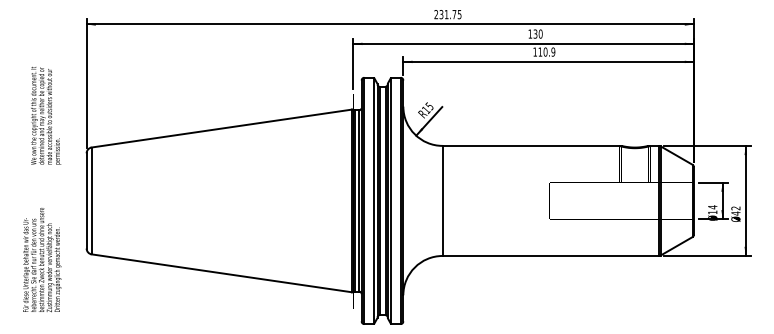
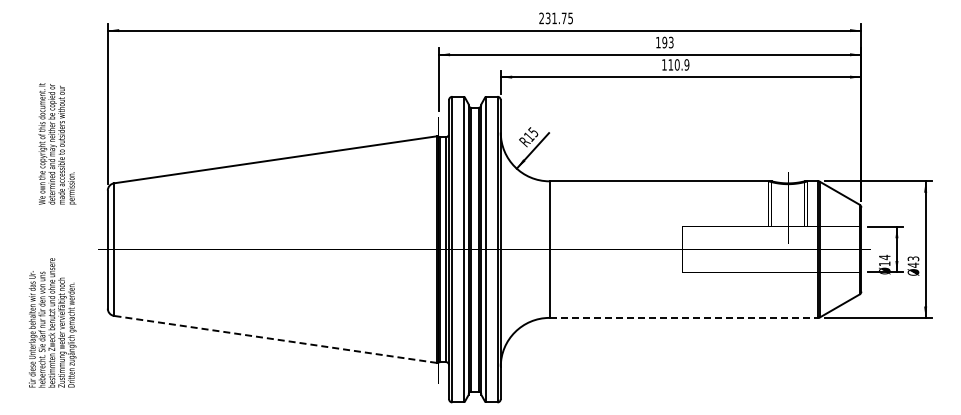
text: (537, 34) -> (667, 42), 130 -> 193
text: (735, 208) -> (913, 258), 42 -> 43
line: (551, 255) -> (684, 317), solid -> dashed
line: (221, 273) -> (275, 339), solid -> dashed

